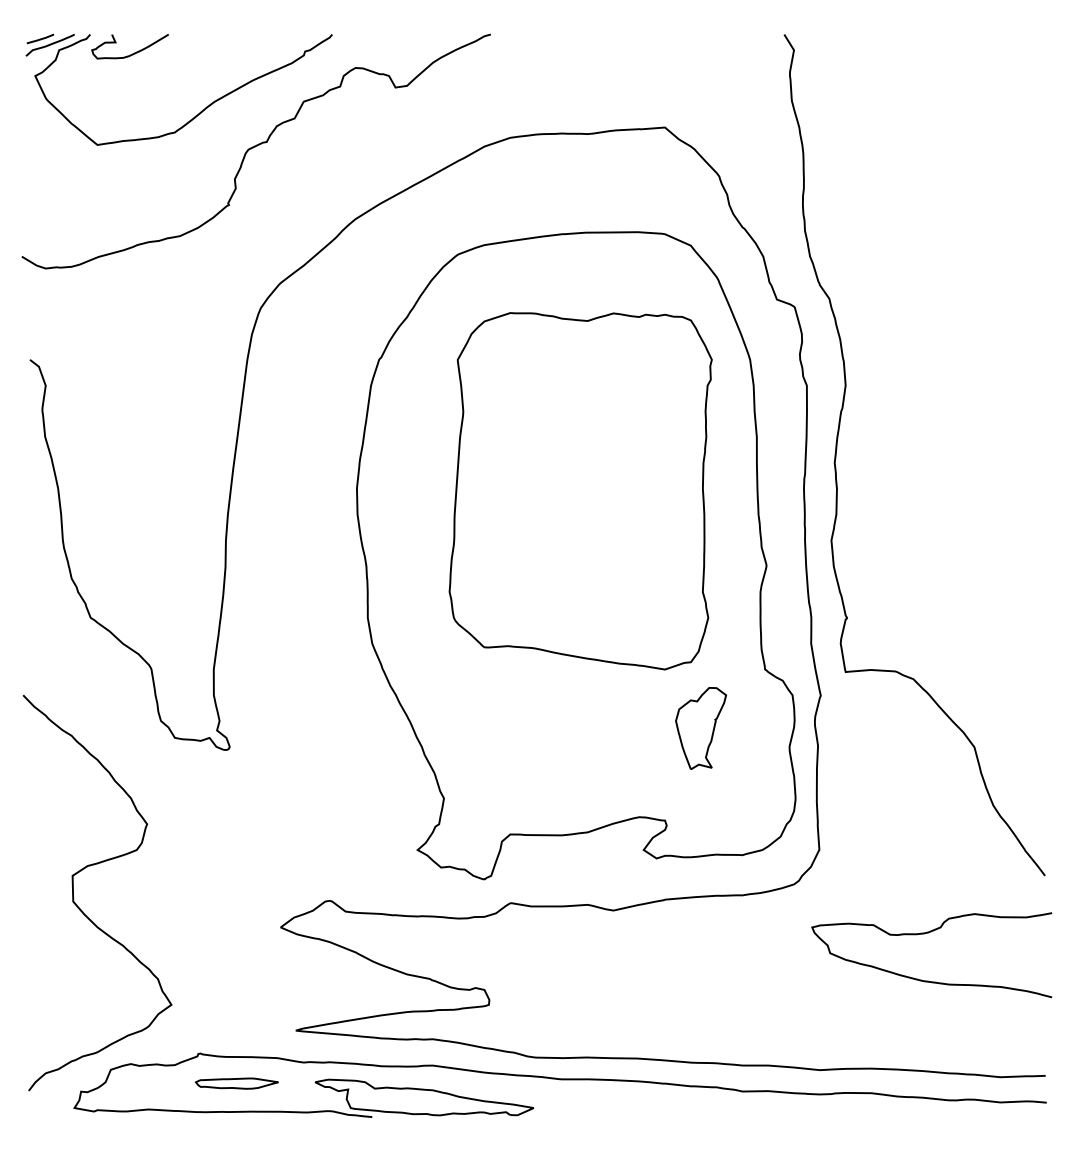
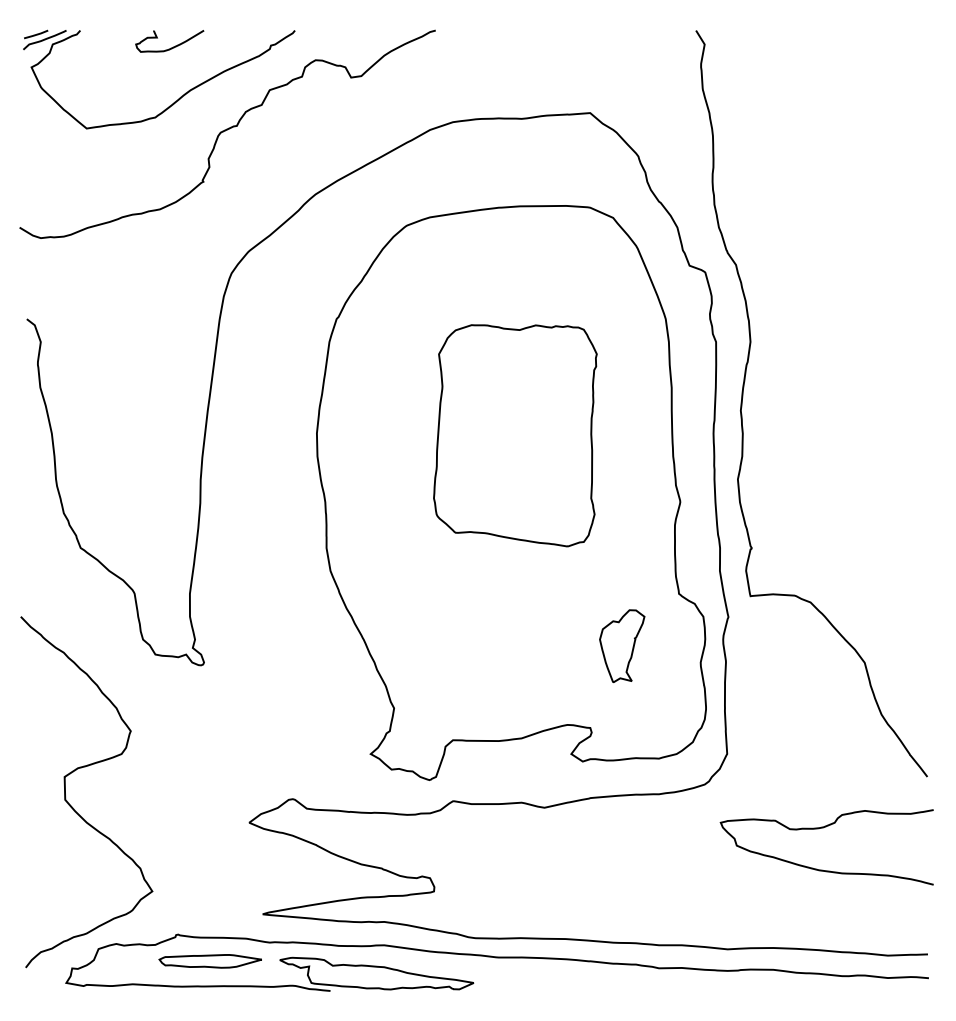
curve: (132, 53) -> (171, 47), moved
part: (580, 491) -> (515, 435), size x0.7
part: (236, 1083) -> (210, 961), size x1.4

